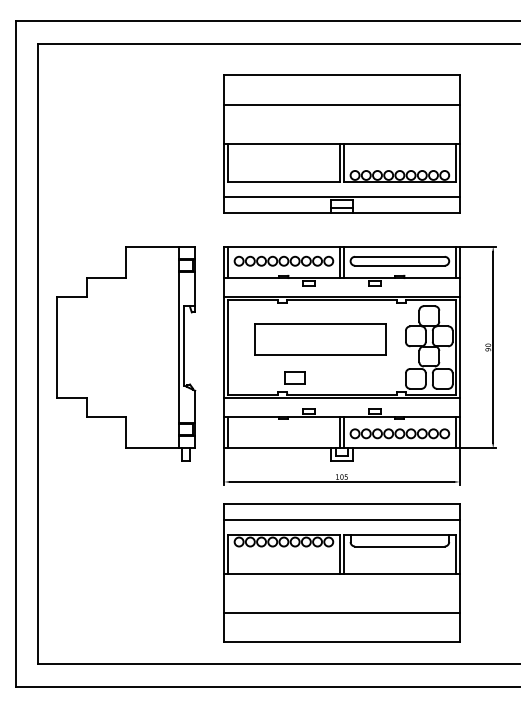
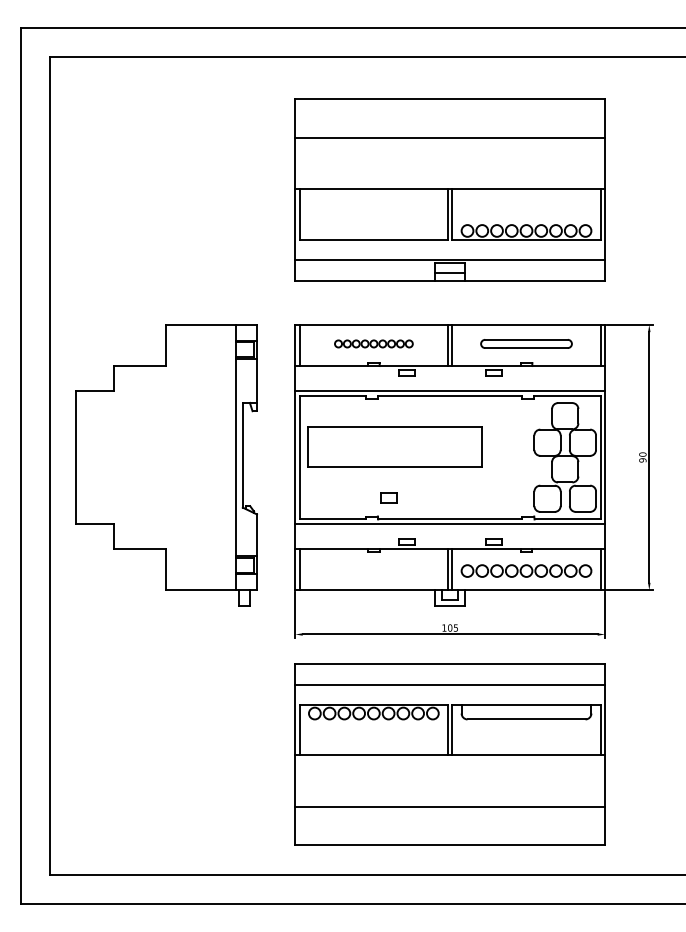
part: (283, 260) -> (373, 343), size x0.6
part: (399, 260) -> (526, 343), size x0.7
part: (320, 339) -> (394, 446), moved
part: (295, 377) -> (388, 497), size x0.6

